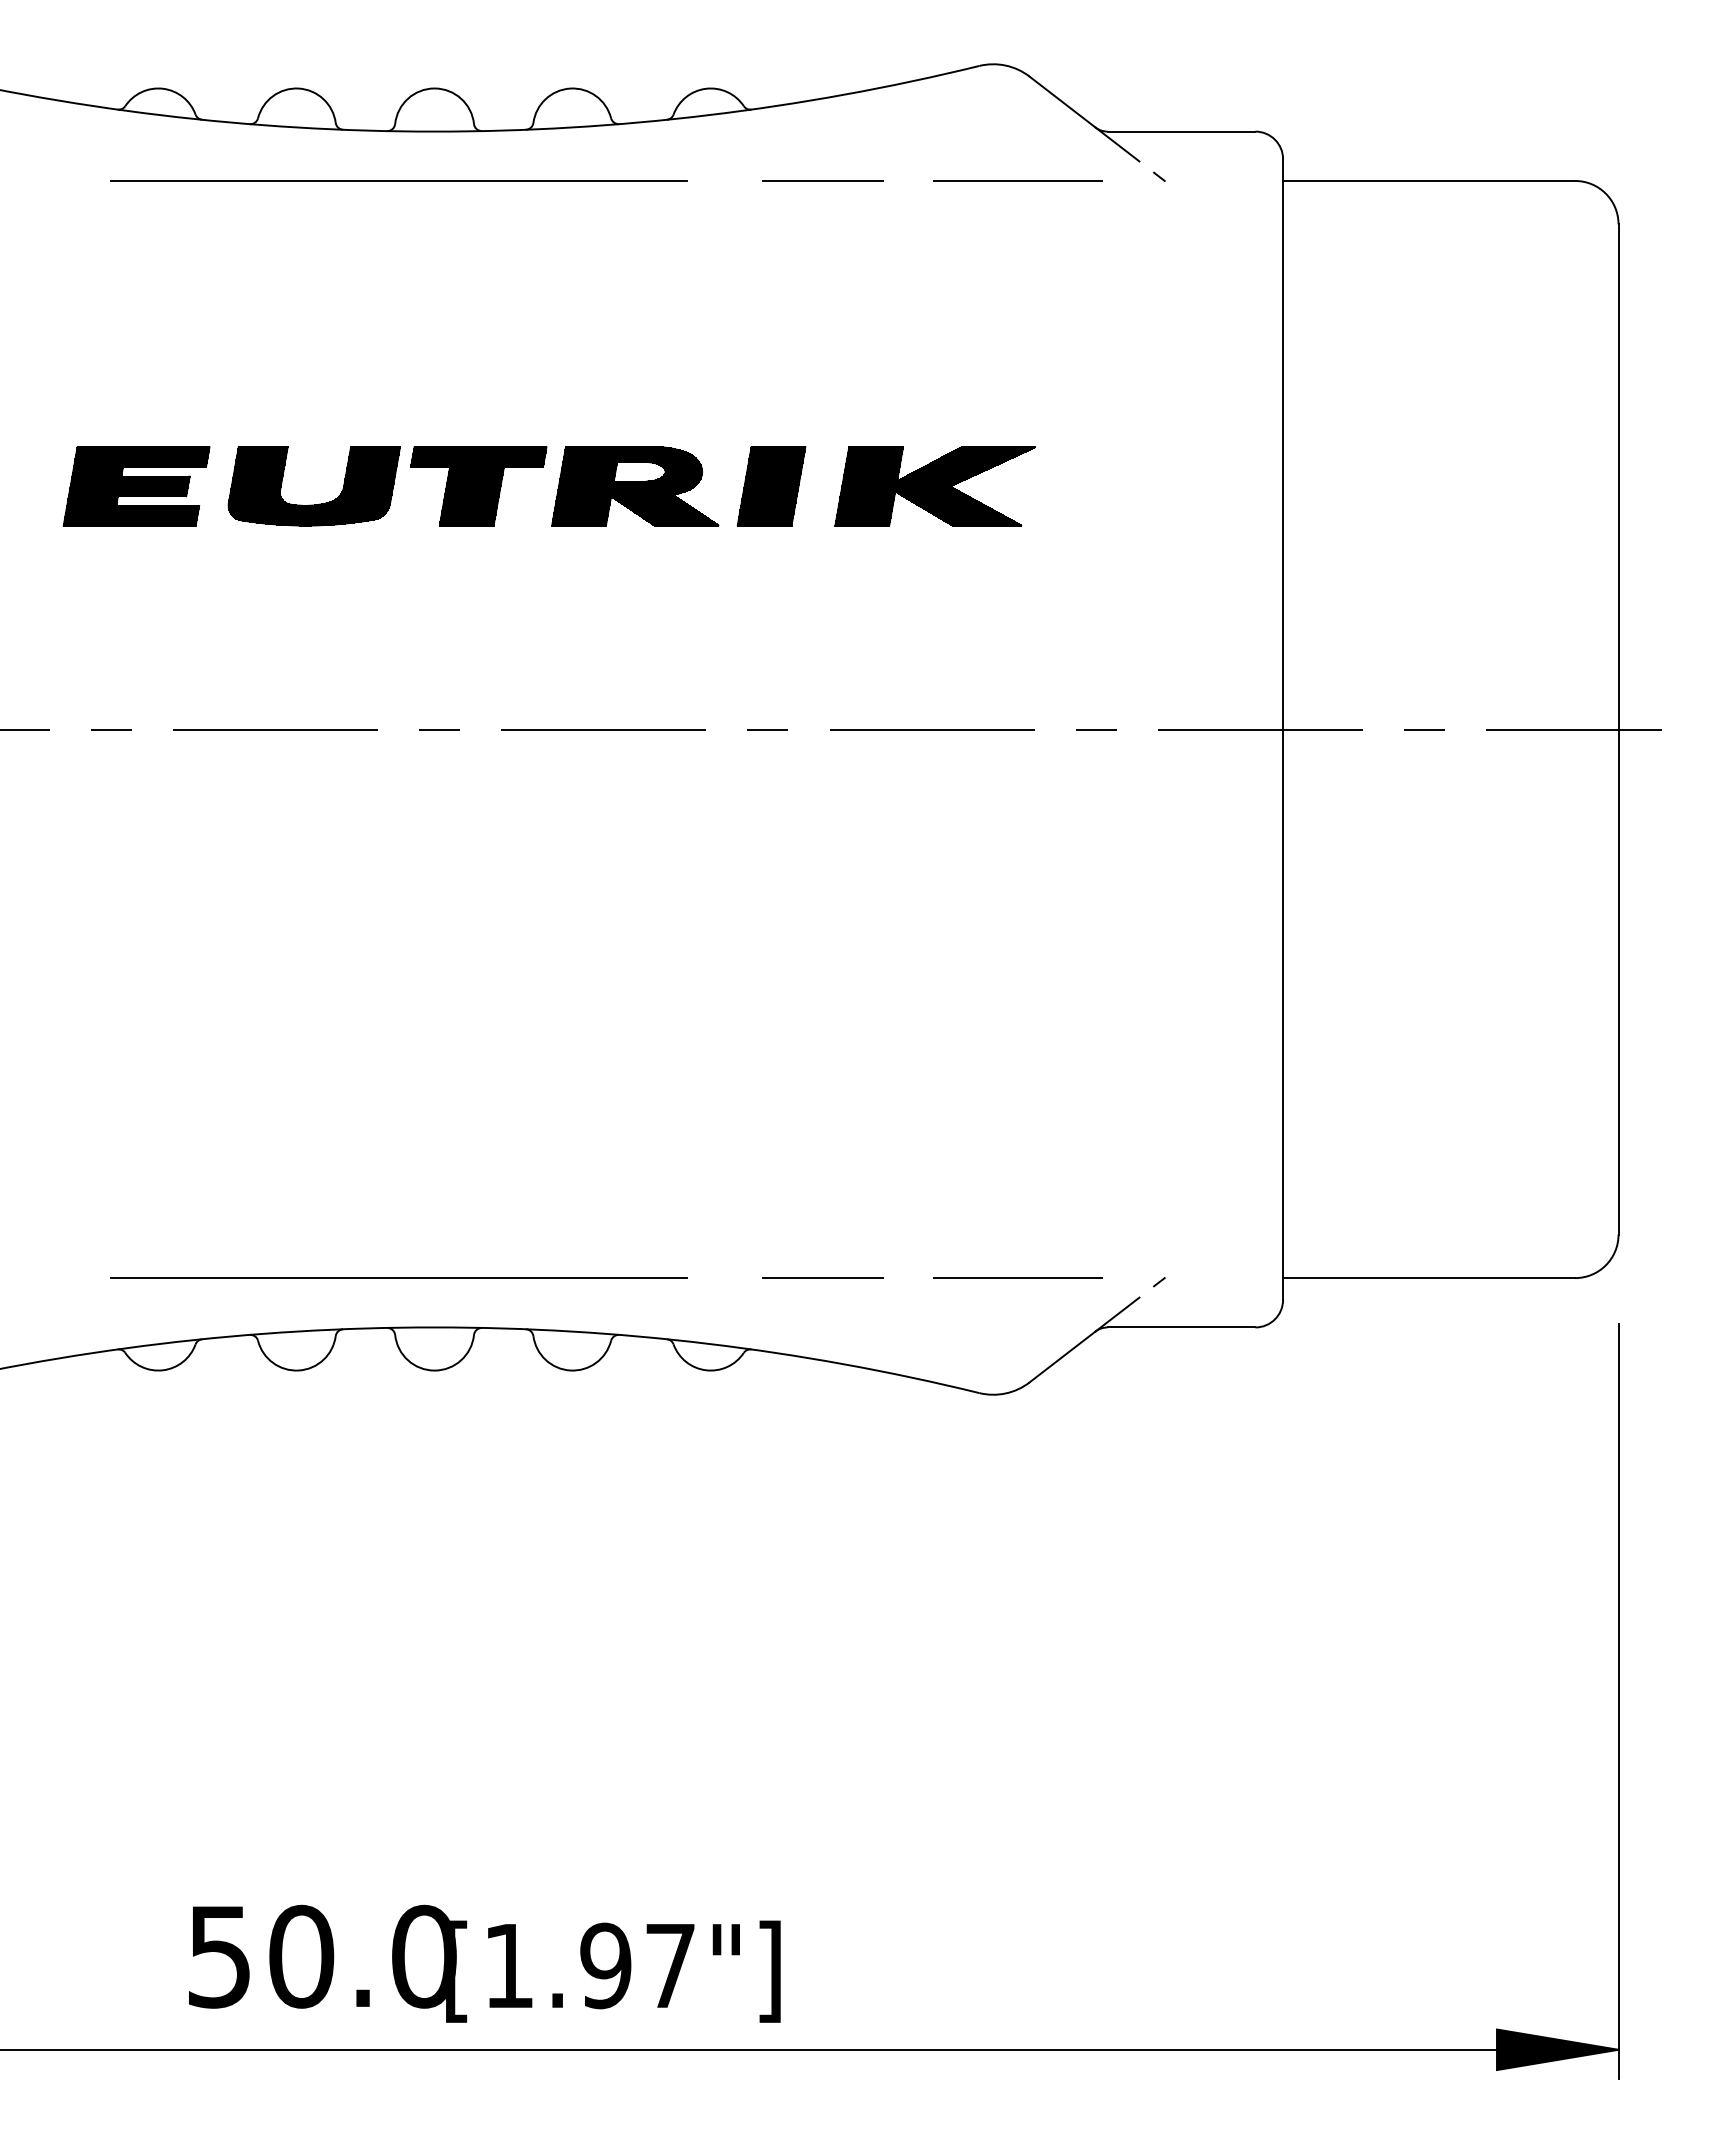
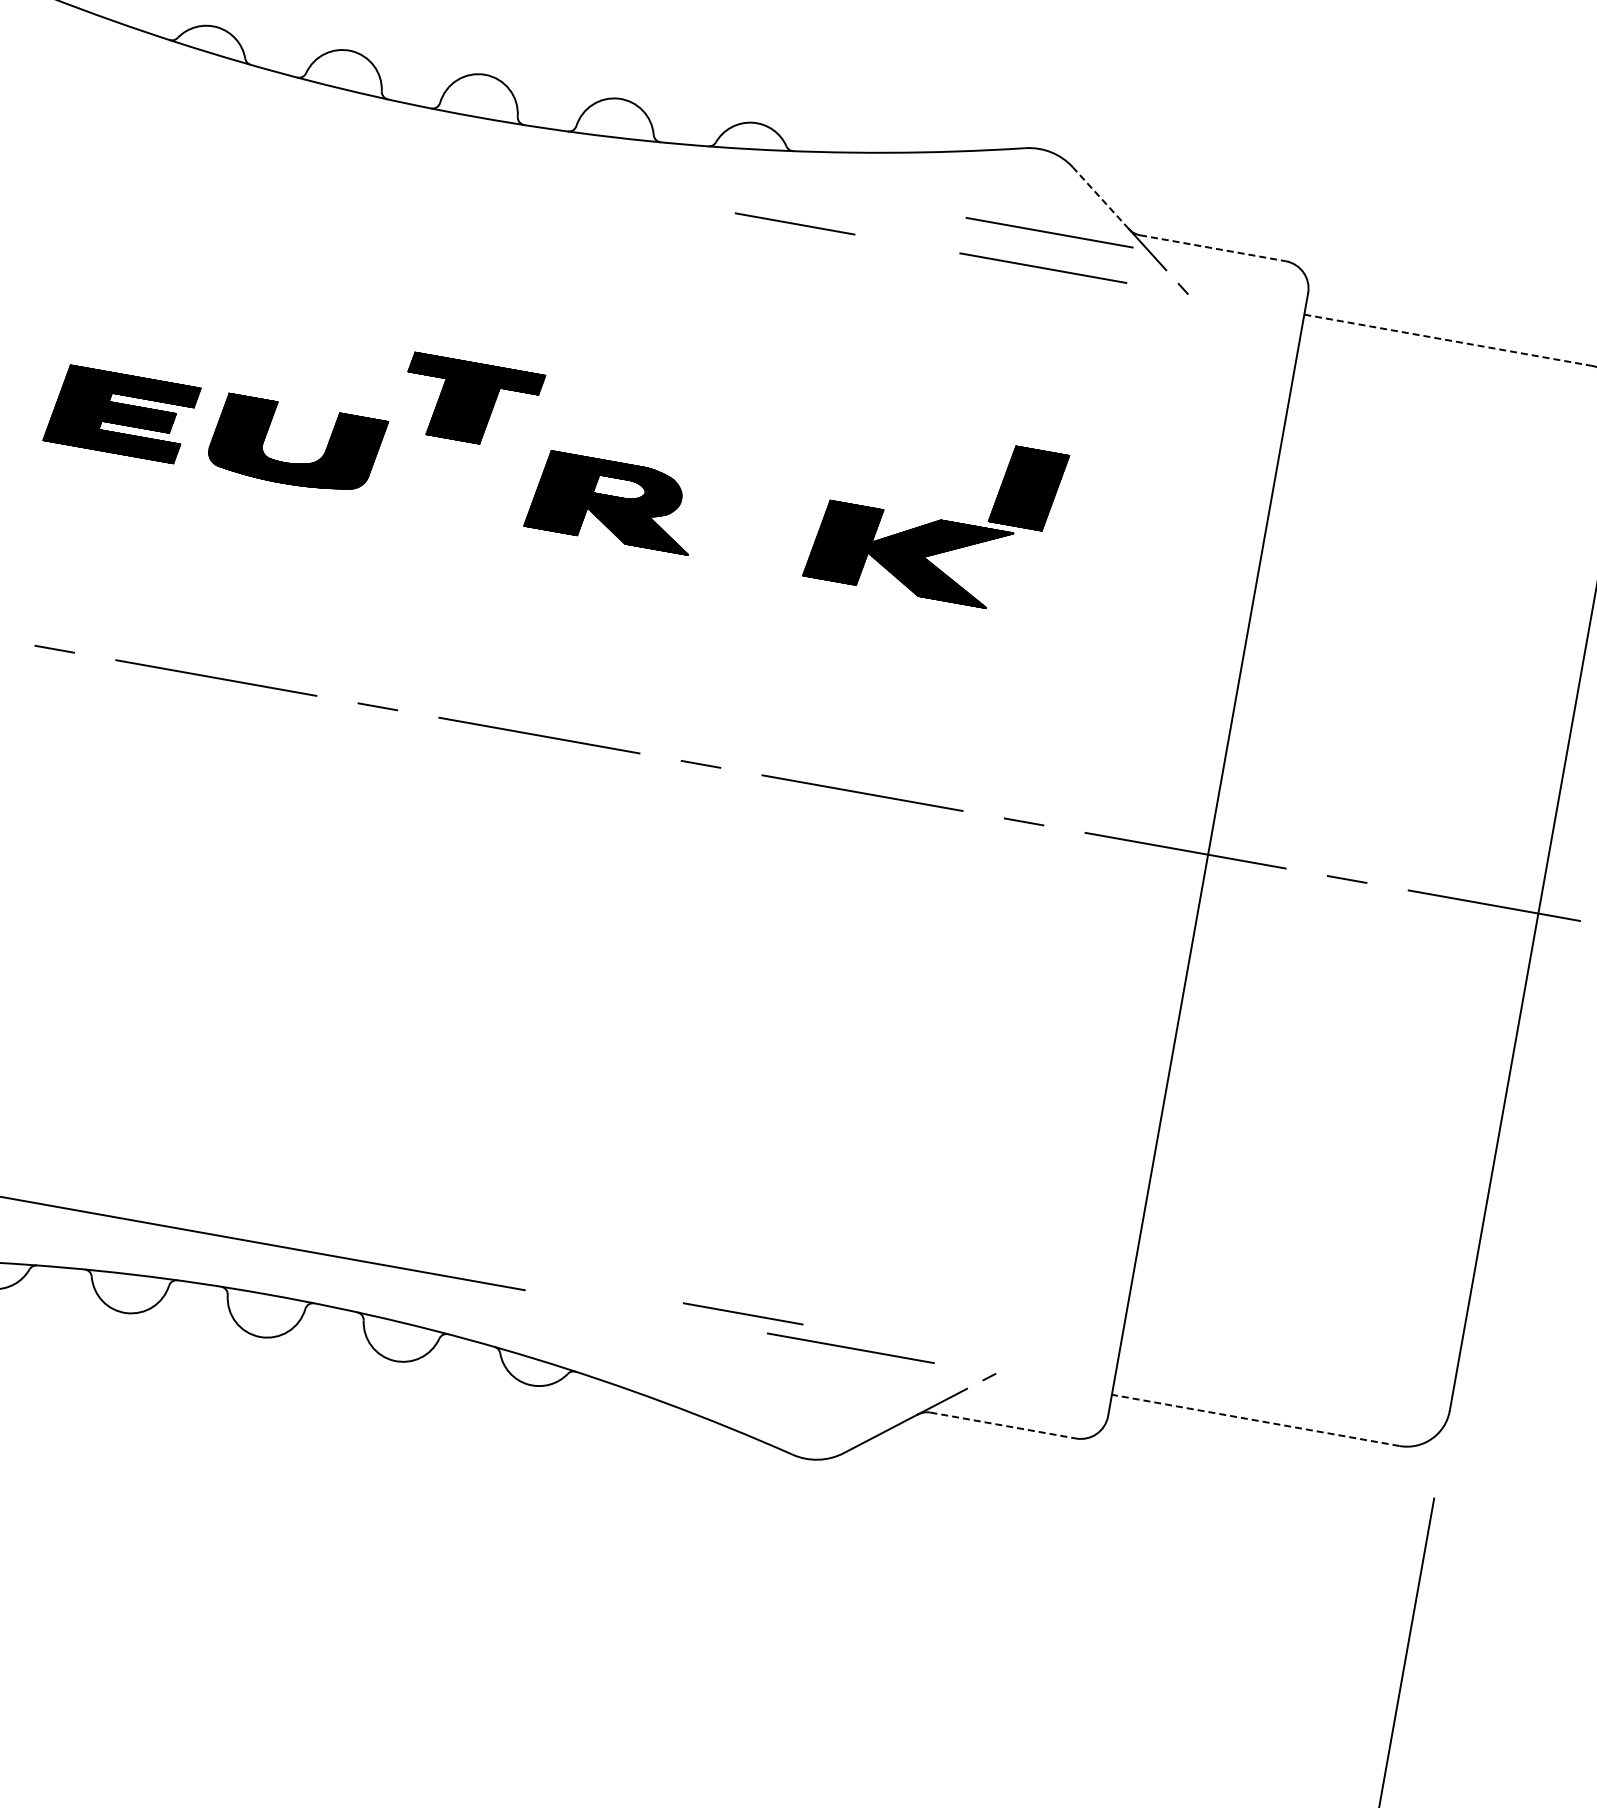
line: (1062, 102) -> (1100, 198), solid -> dashed
line: (1181, 131) -> (1212, 248), solid -> dashed
line: (1017, 144) -> (1049, 232), added
line: (398, 180) -> (433, 159), removed
line: (822, 180) -> (794, 223), moved
line: (1429, 180) -> (1448, 339), solid -> dashed
part: (478, 486) -> (471, 402), moved
part: (771, 486) -> (1028, 488), moved
line: (822, 1277) -> (742, 1313), moved
line: (1428, 1278) -> (1254, 1420), solid -> dashed
line: (1181, 1327) -> (1003, 1425), solid -> dashed

